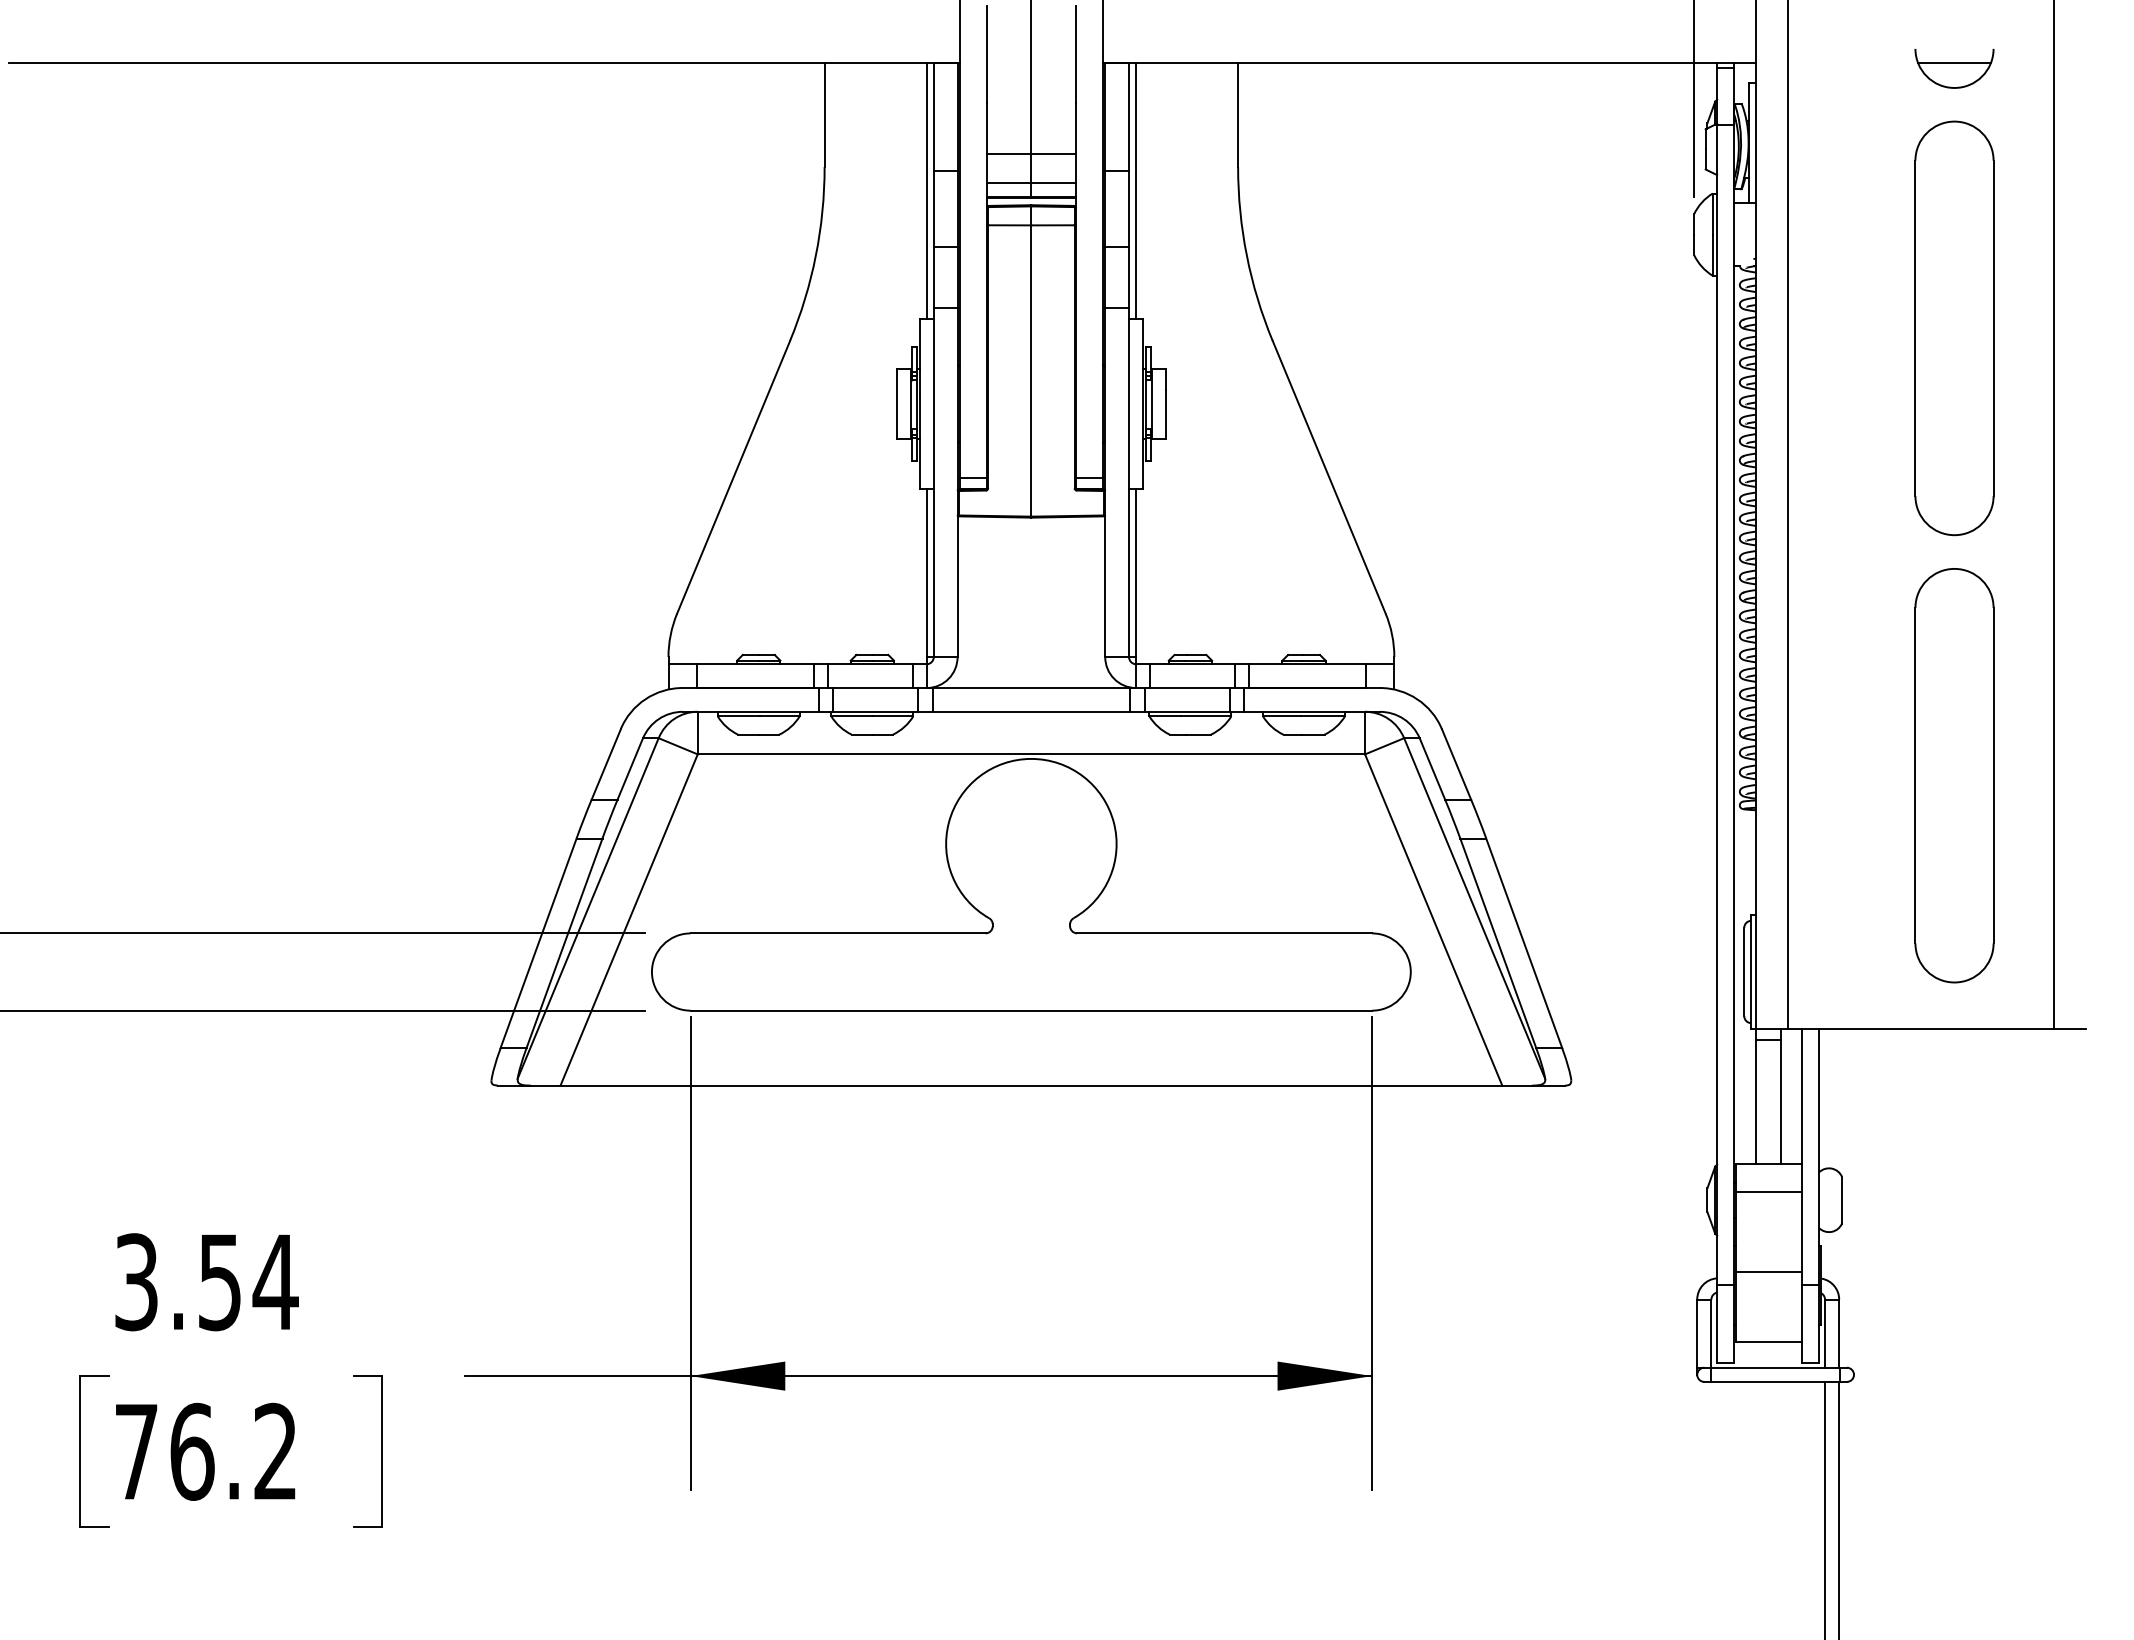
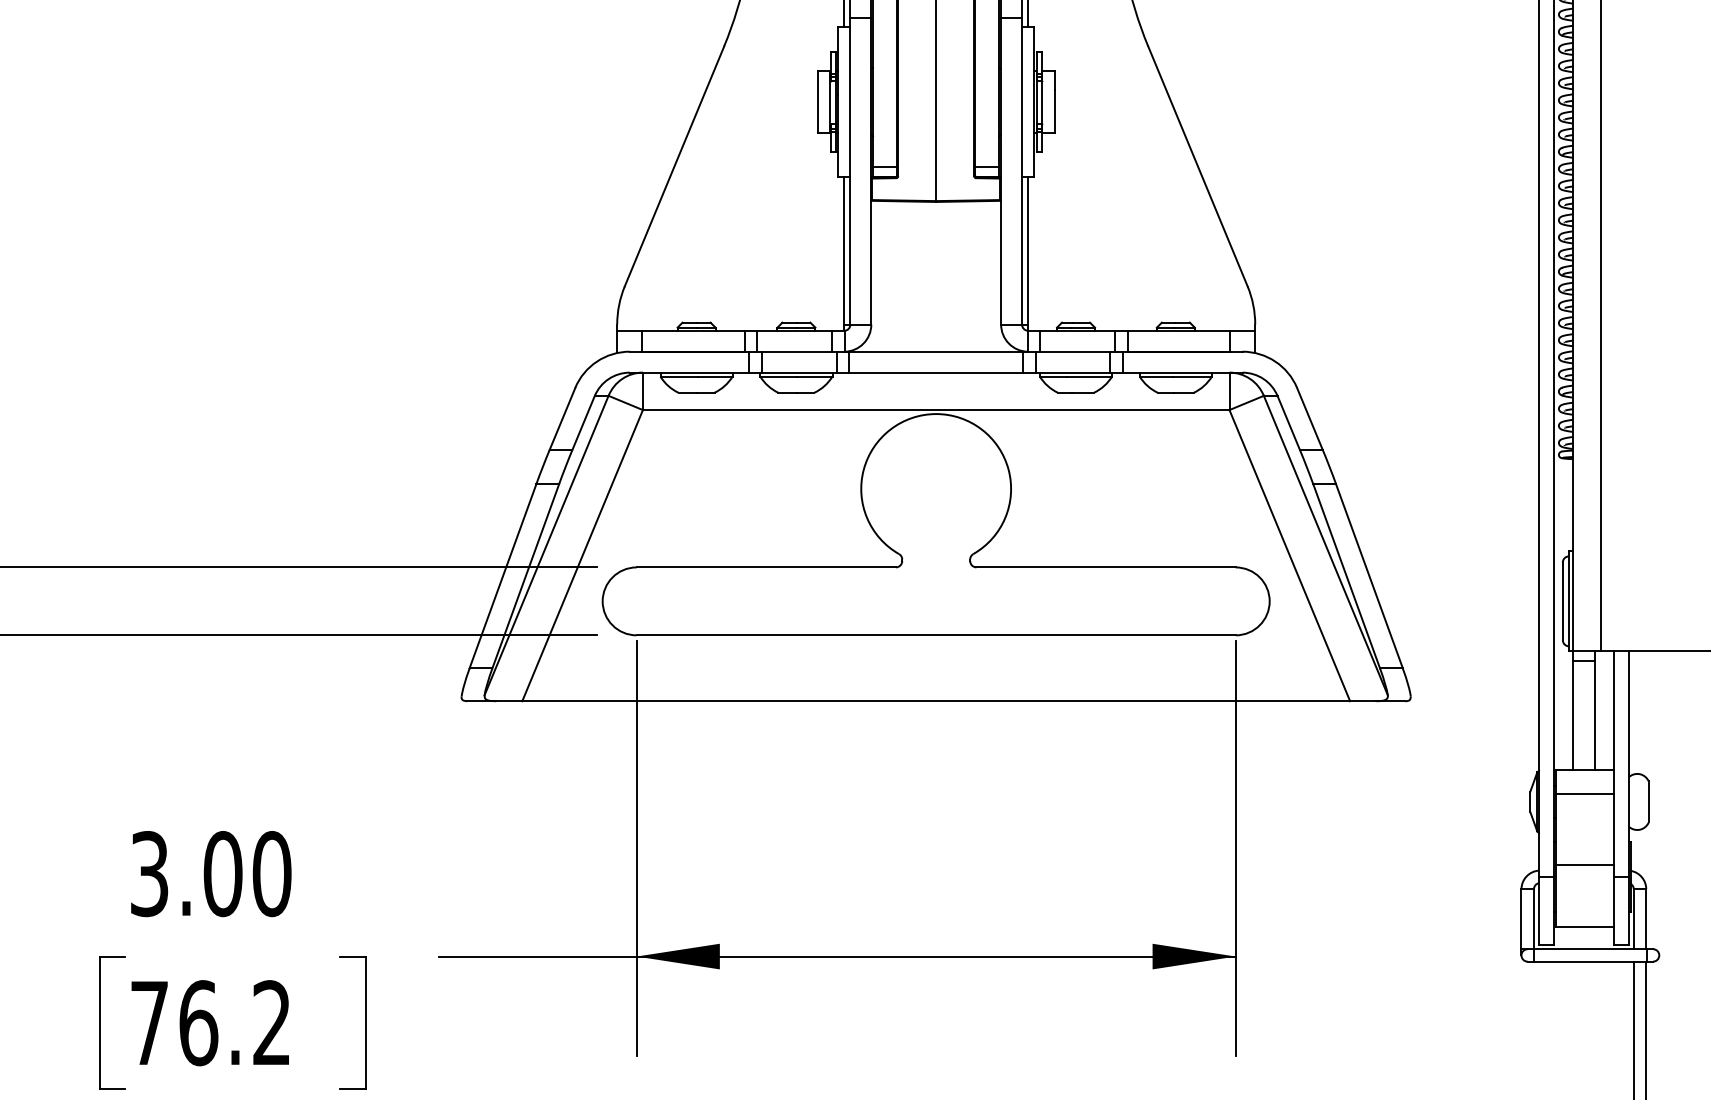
text: (248, 1282) -> (248, 874), 3.54 -> 3.00

